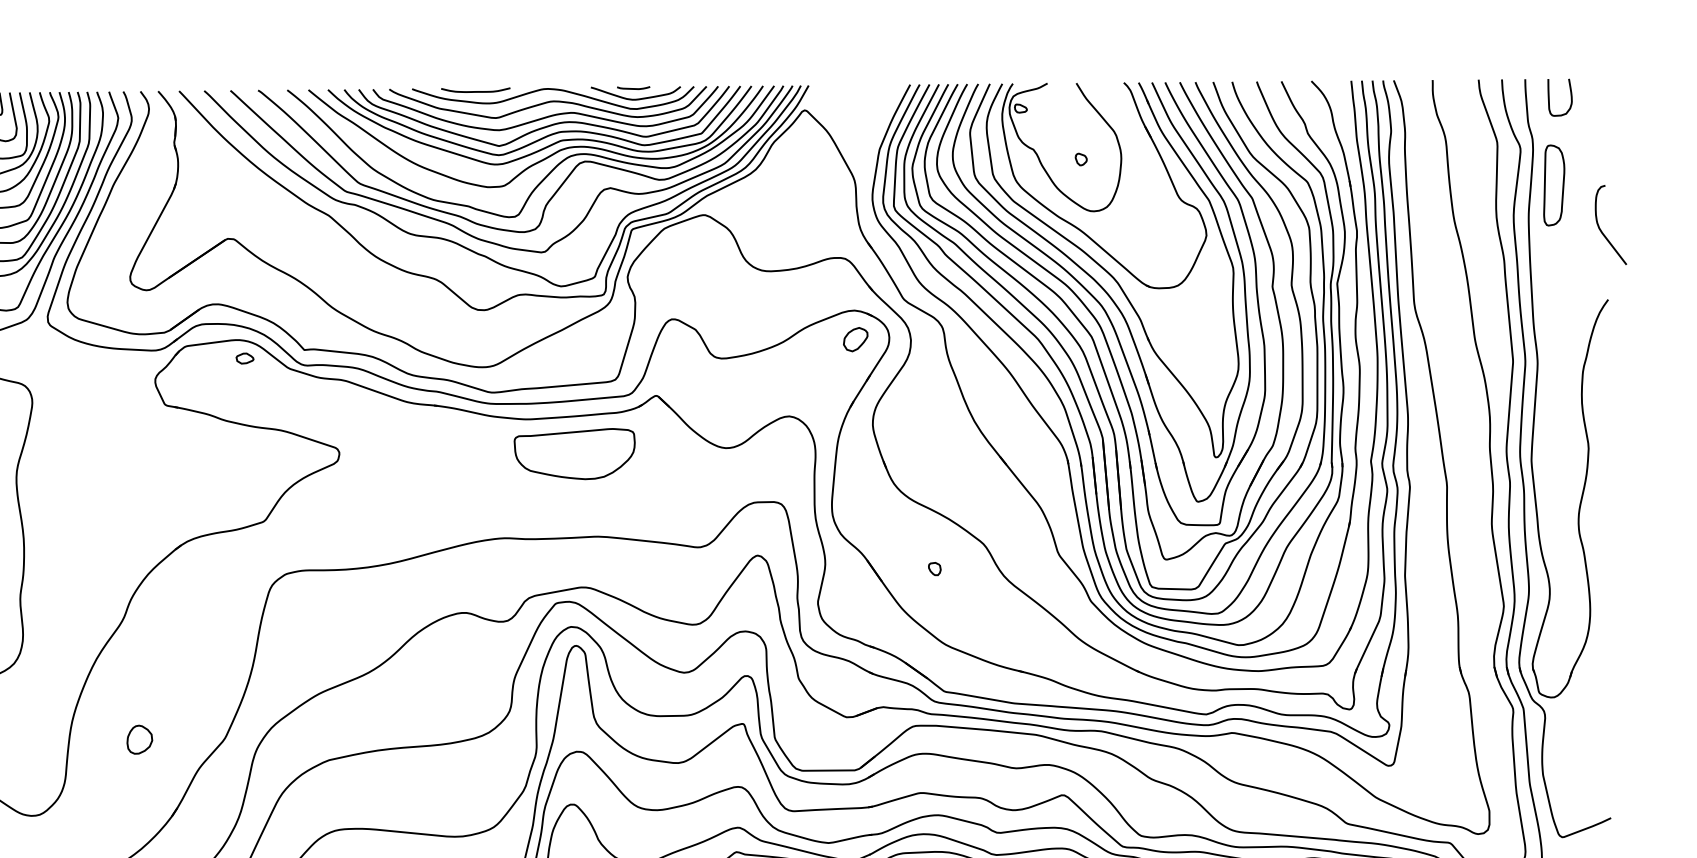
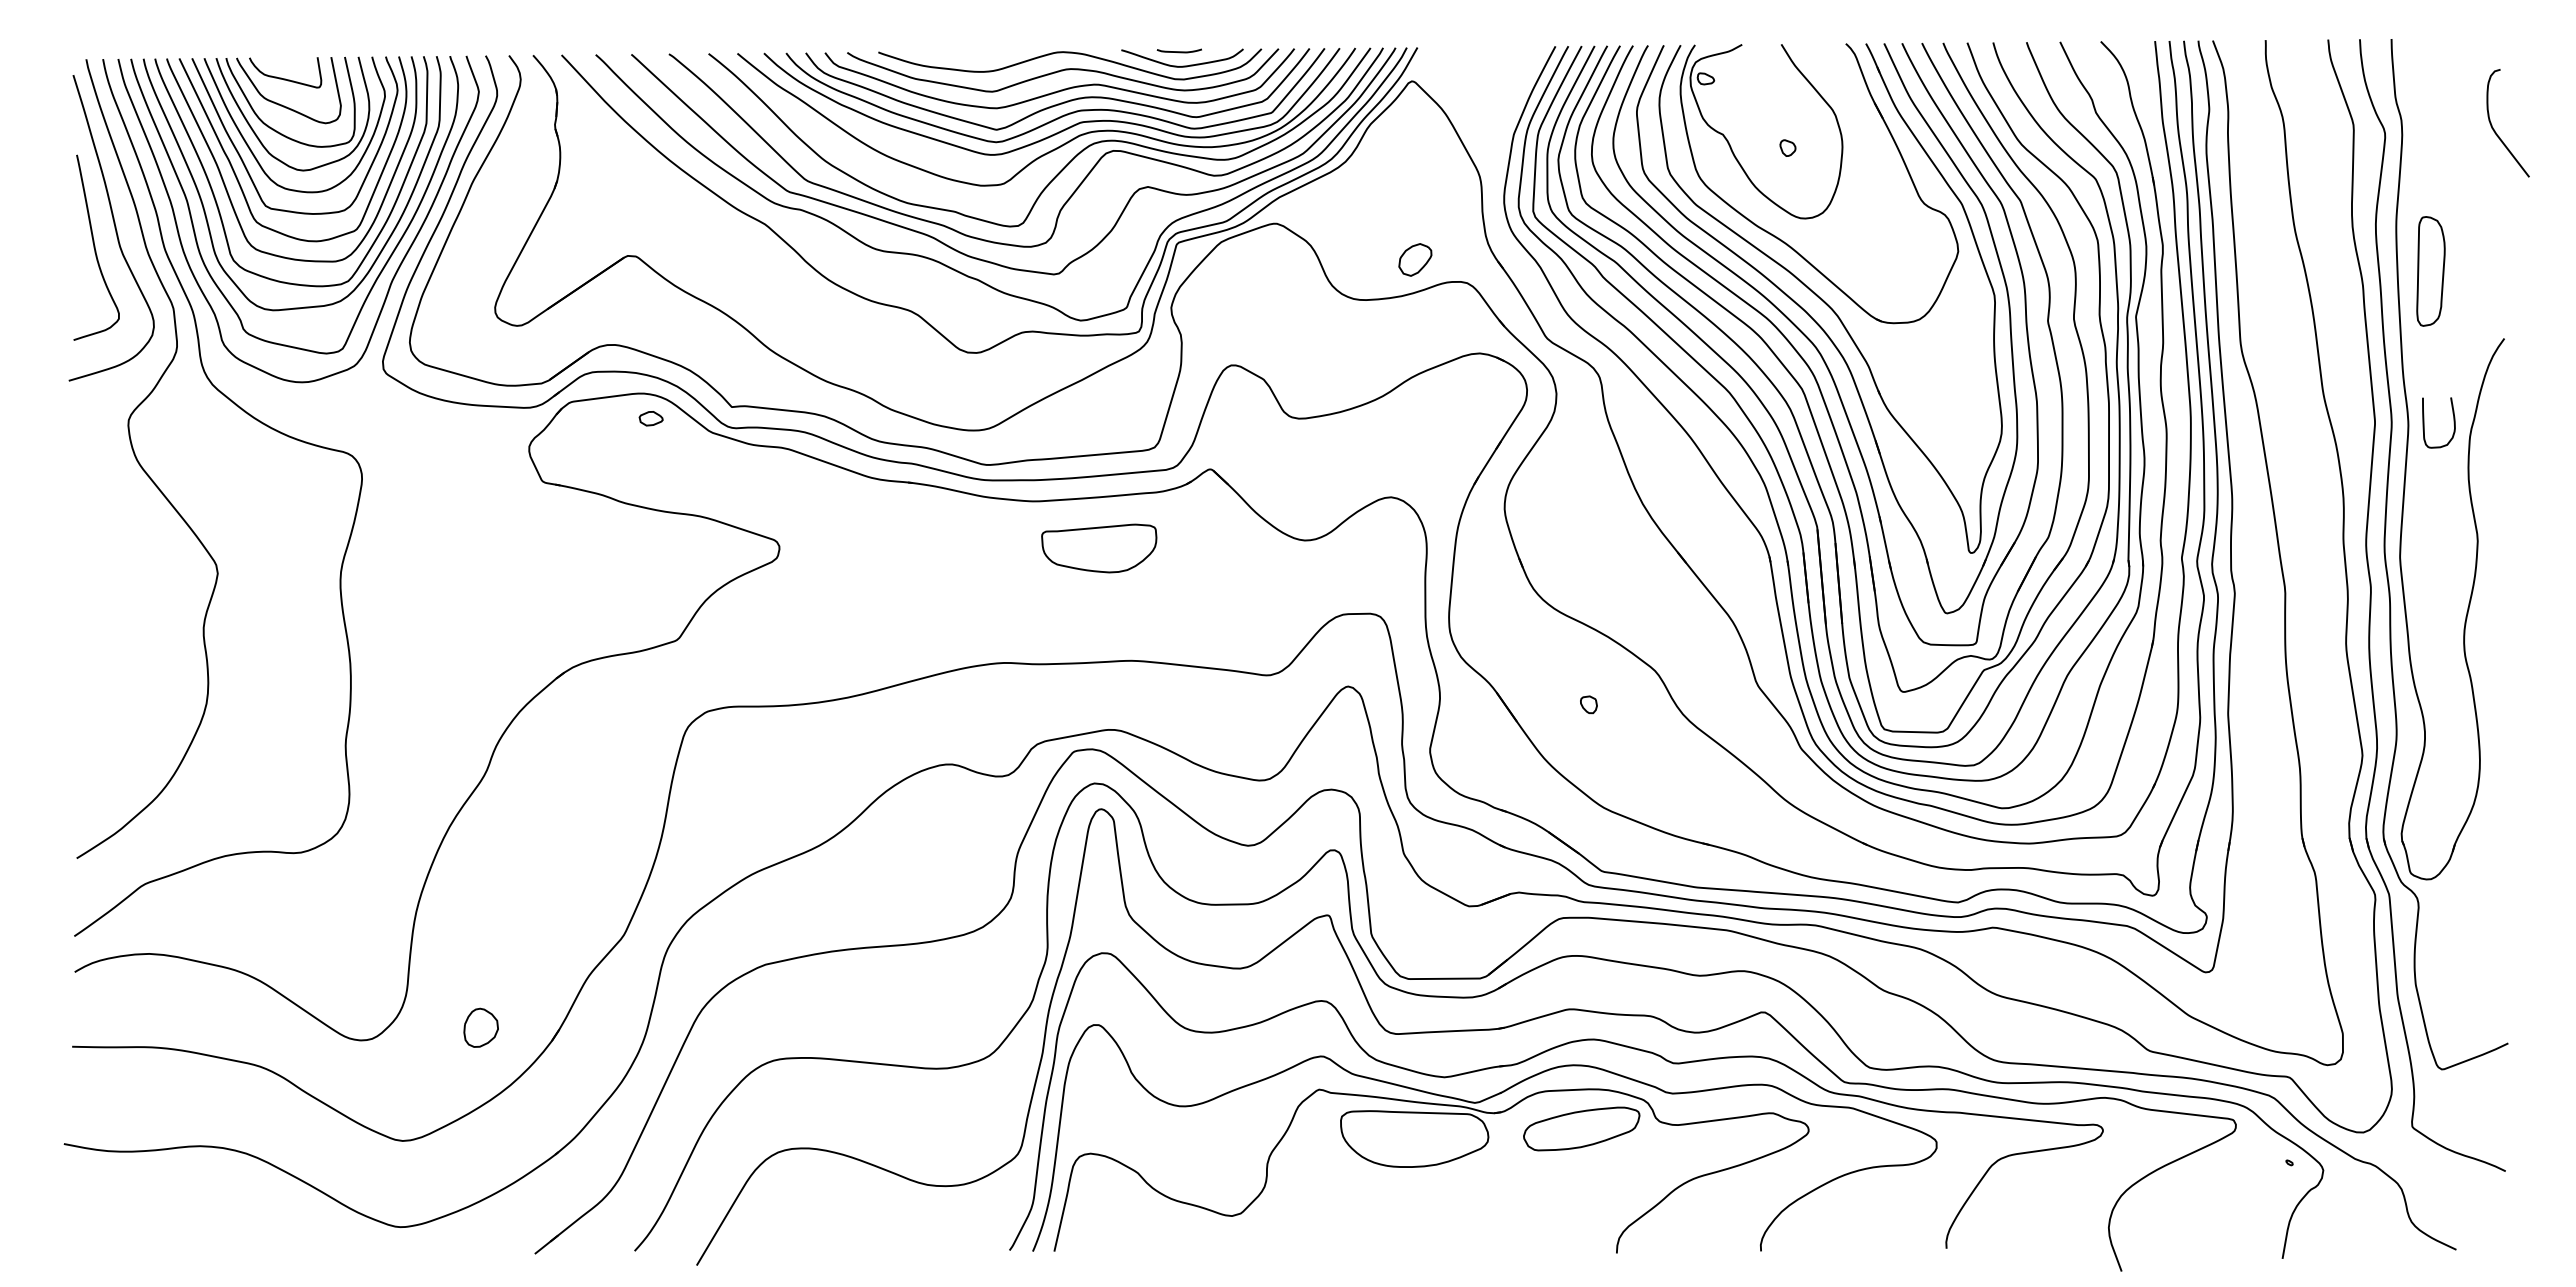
curve: (475, 91) -> (964, 55), removed
curve: (1549, 97) -> (2424, 422), moved
part: (1553, 185) -> (2430, 271), moved
curve: (1601, 230) -> (2495, 130), moved
part: (855, 339) -> (1415, 259), moved
part: (574, 454) -> (1098, 548), size x0.7
part: (139, 739) -> (480, 1027), moved

